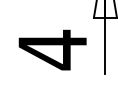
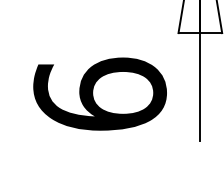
text: (52, 49) -> (99, 93), 4 -> 6

